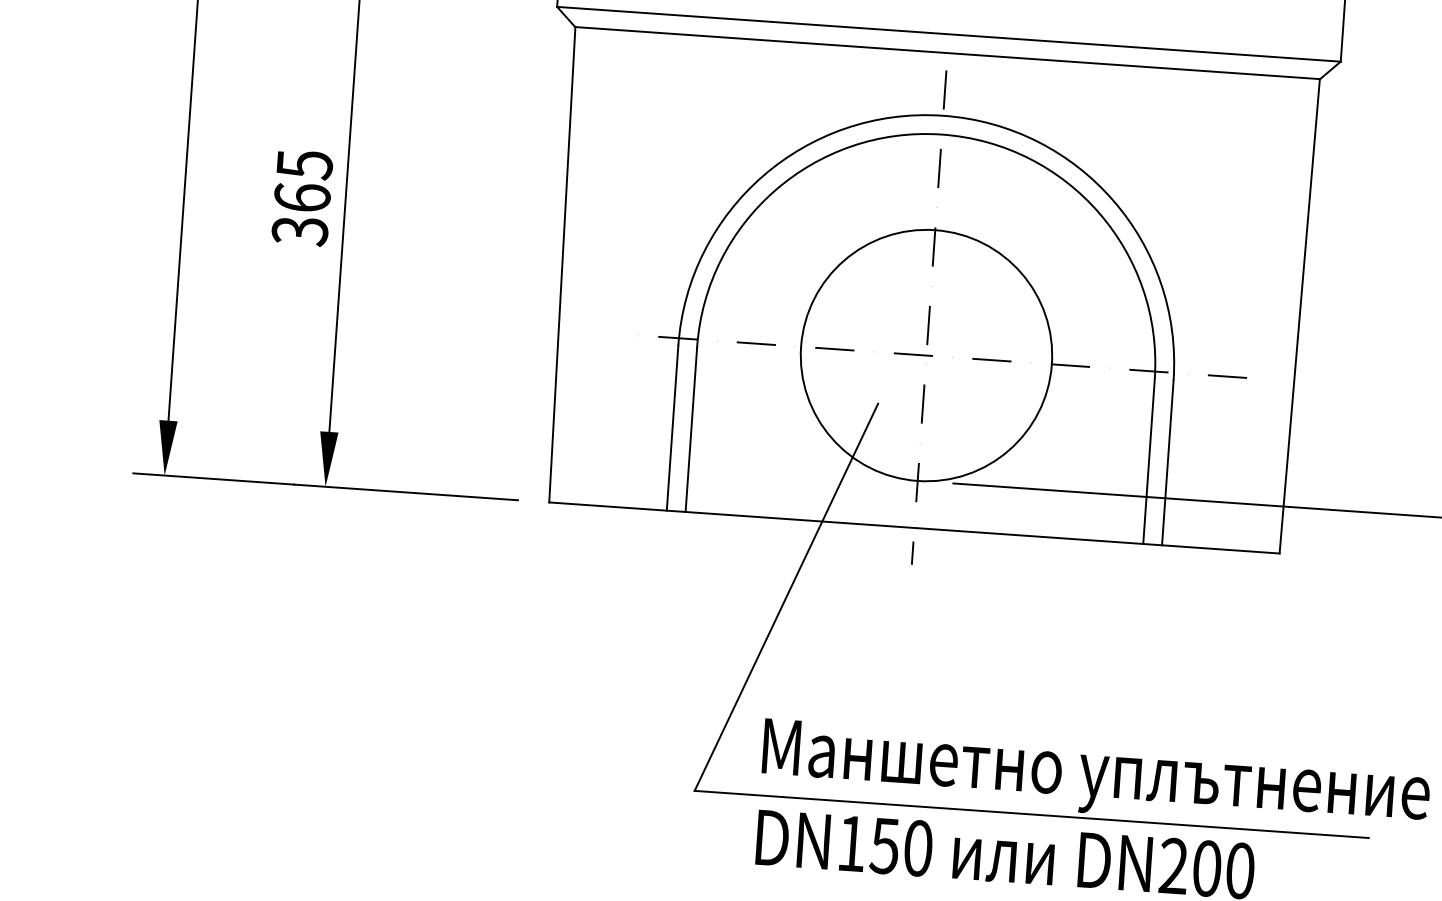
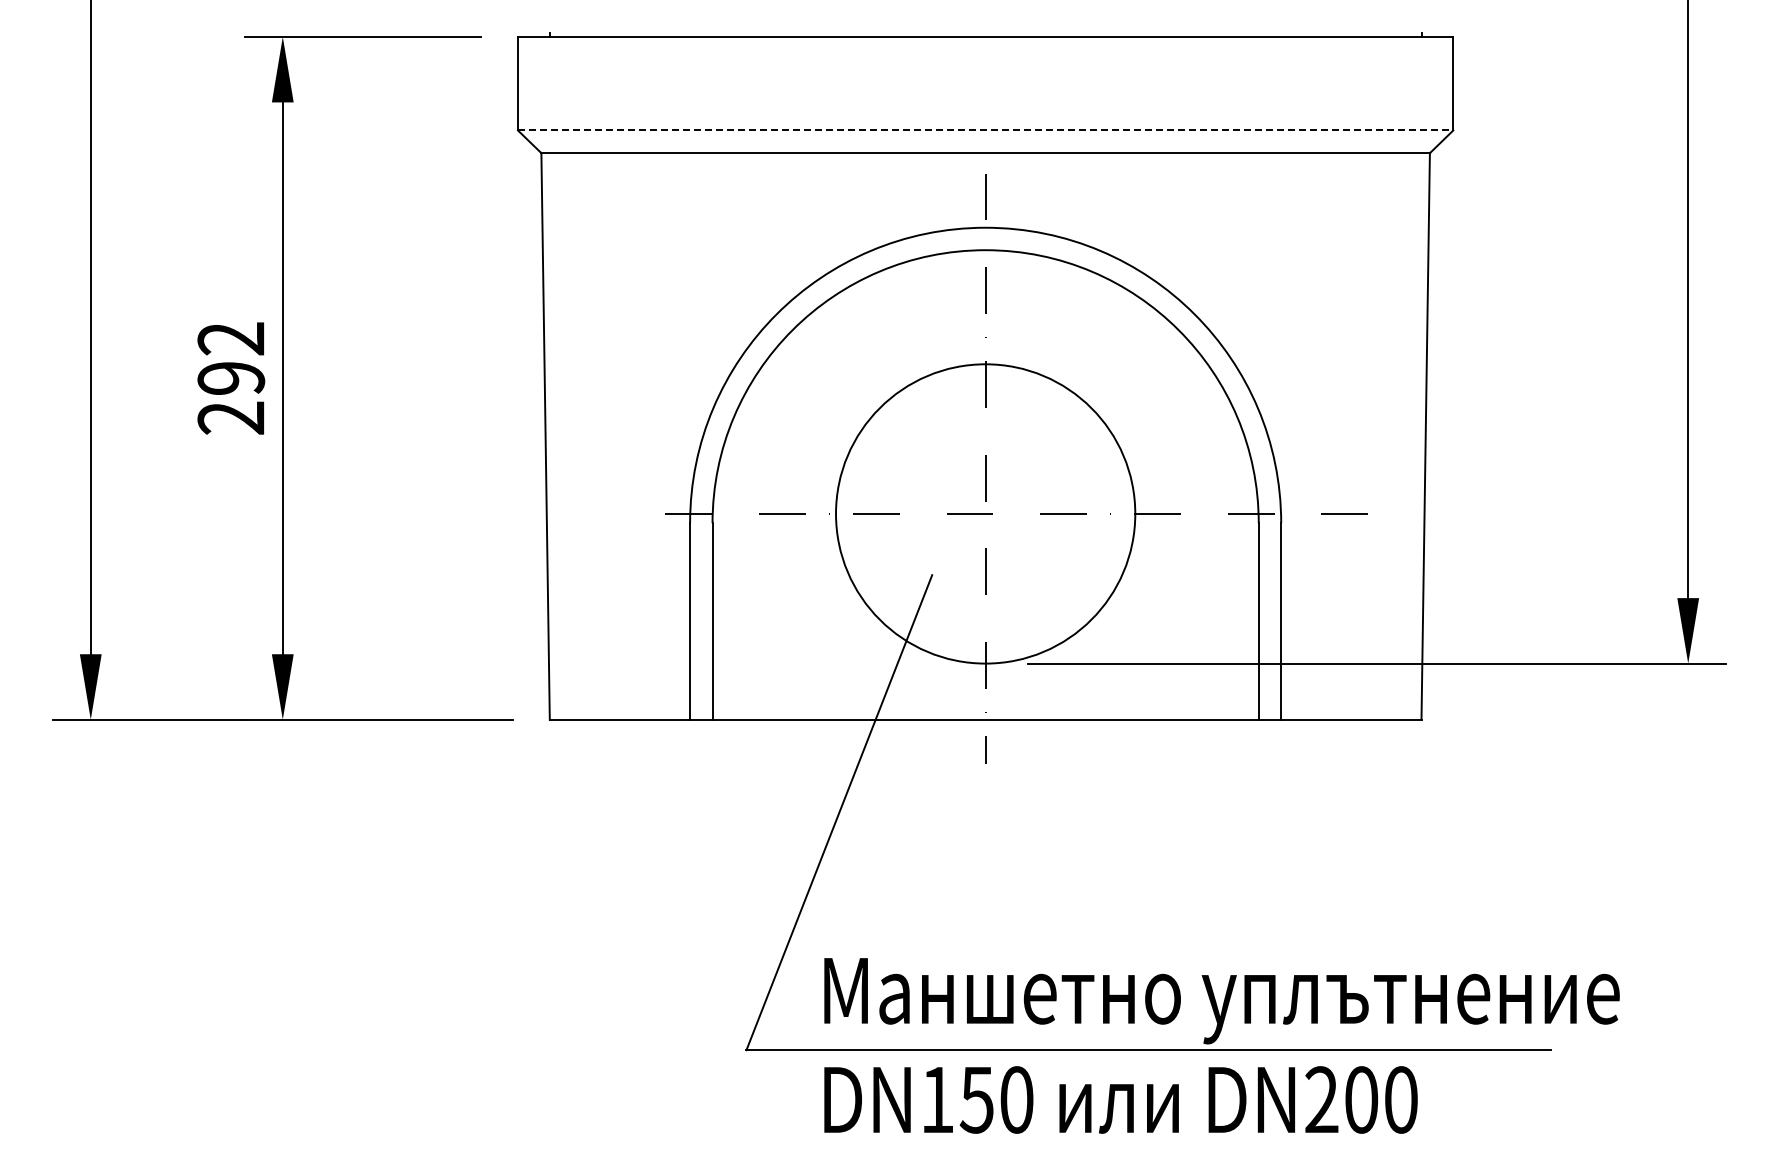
line: (948, 34) -> (985, 130), solid -> dashed
text: (302, 197) -> (231, 378), 365 -> 292

